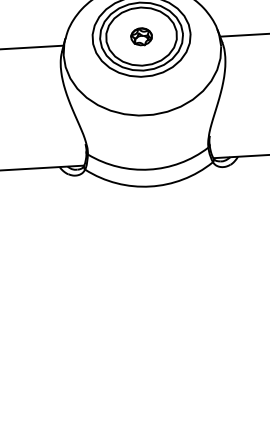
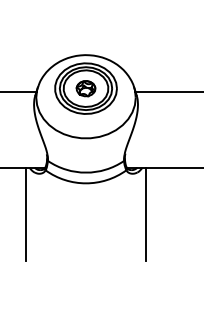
part: (140, 36) -> (85, 88), size x1.43
line: (247, 228) -> (145, 213), added
line: (58, 239) -> (26, 213), added

